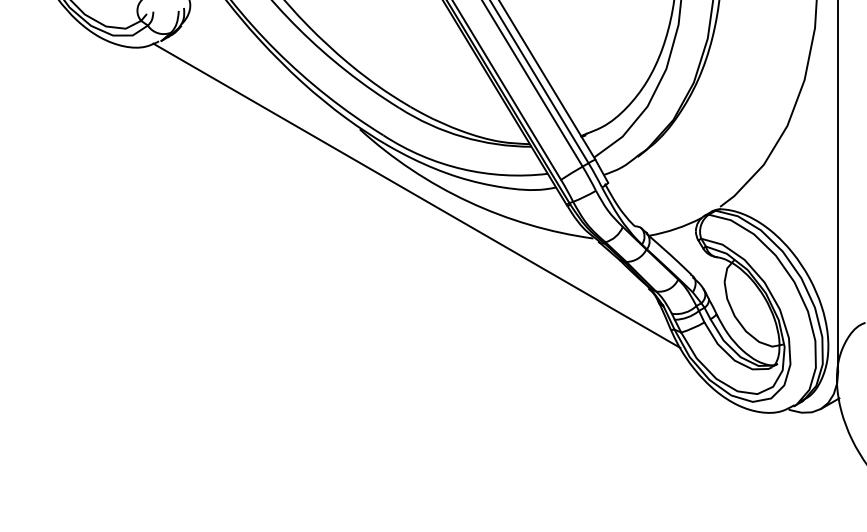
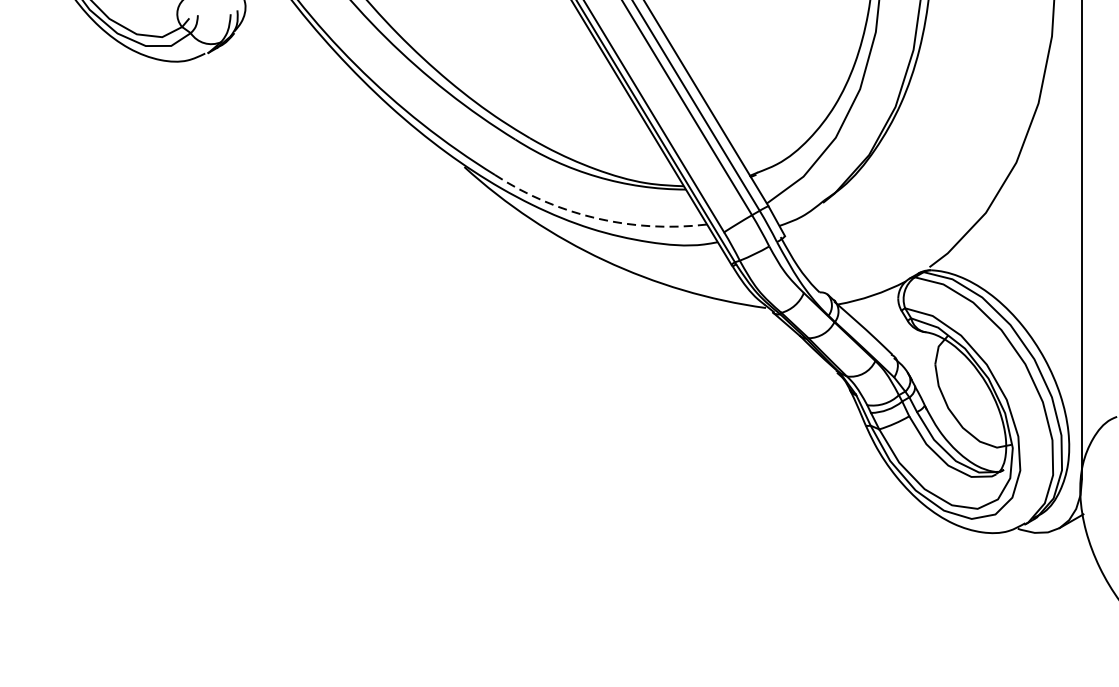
arc: (462, 169) -> (596, 218), solid -> dashed
line: (416, 195) -> (537, 252), removed

